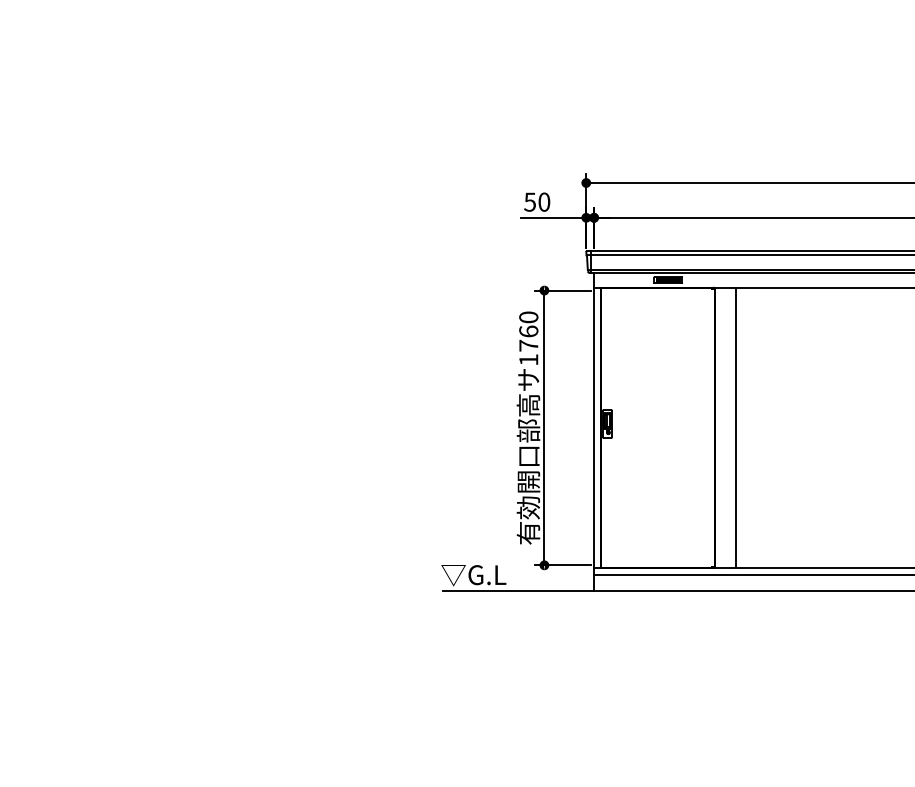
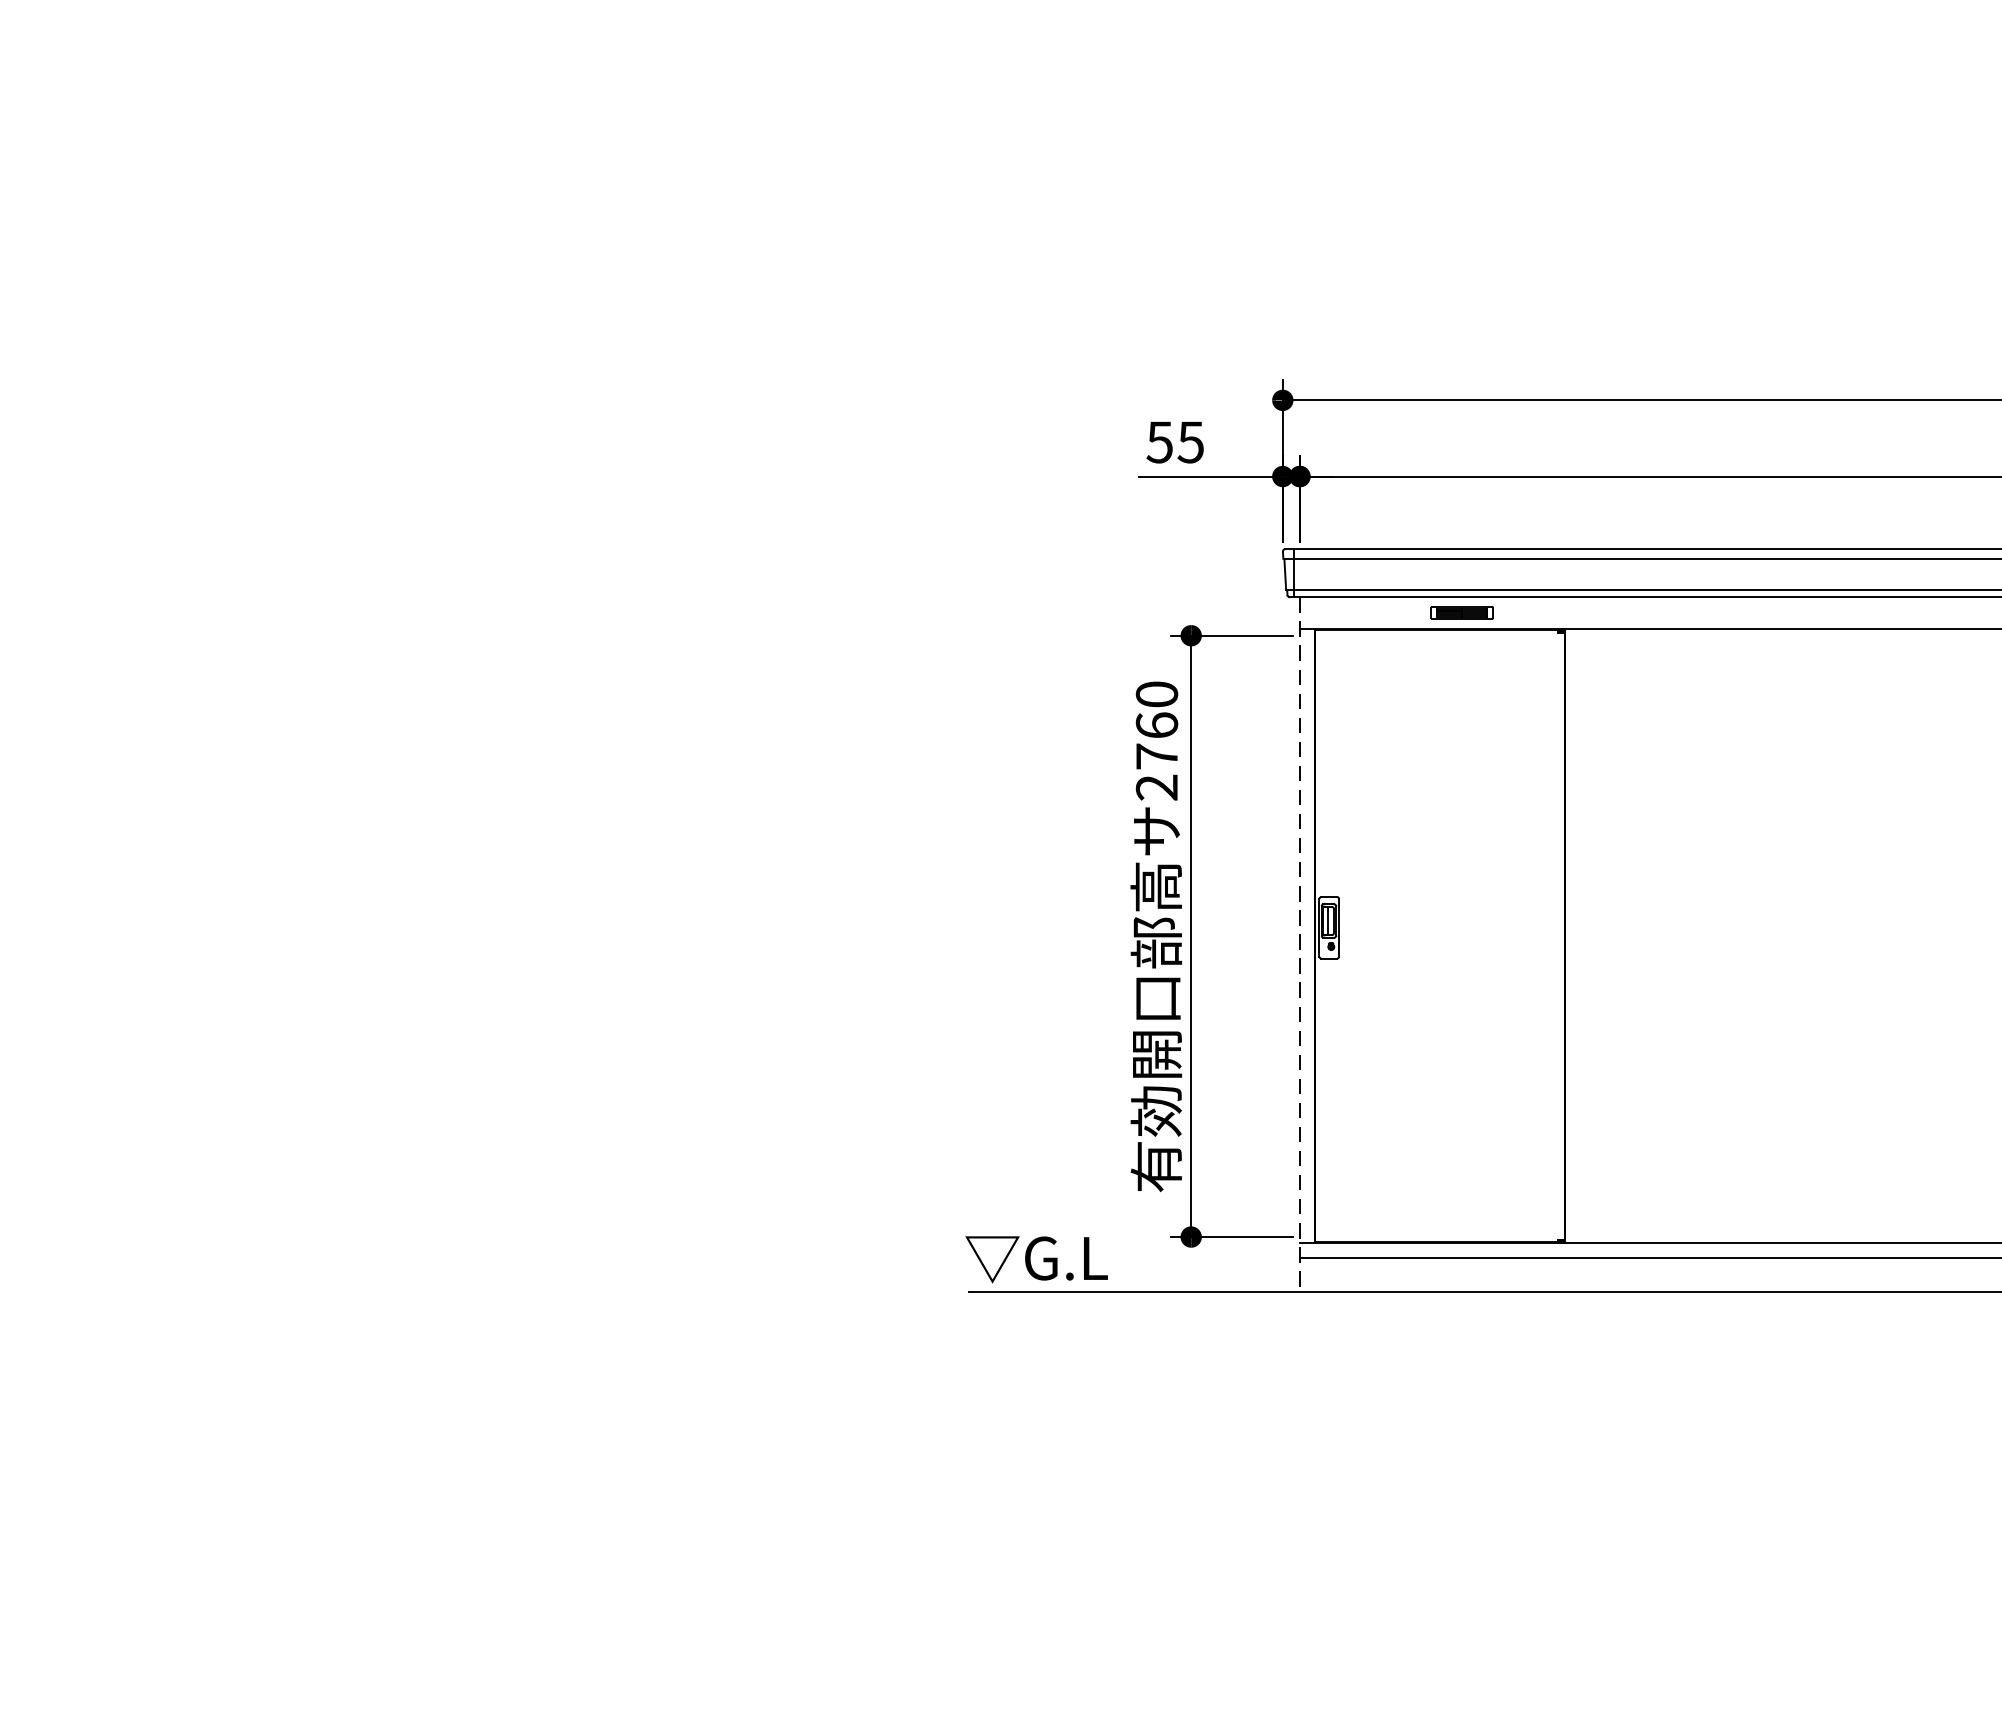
text: (544, 201) -> (1191, 440), 50 -> 55
text: (528, 359) -> (1156, 786), 1760 -> 2760
line: (735, 427) -> (1609, 935), removed
line: (594, 431) -> (1300, 944), solid -> dashed

